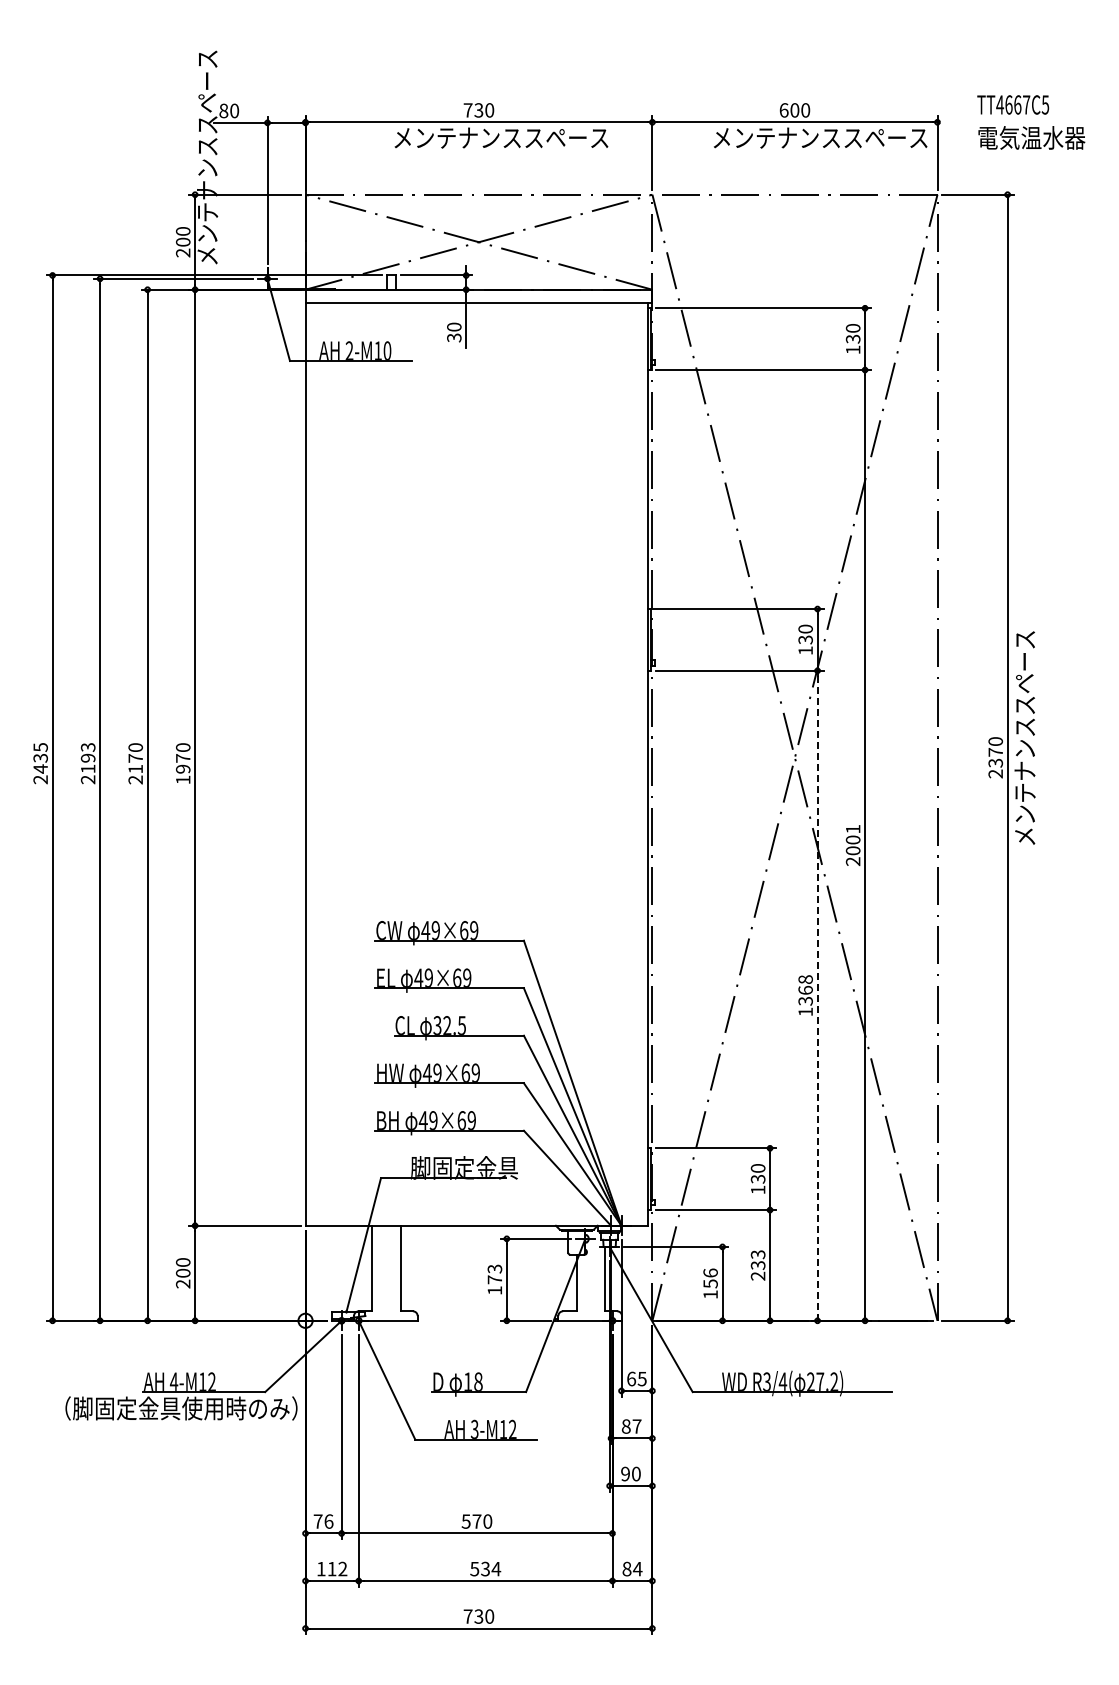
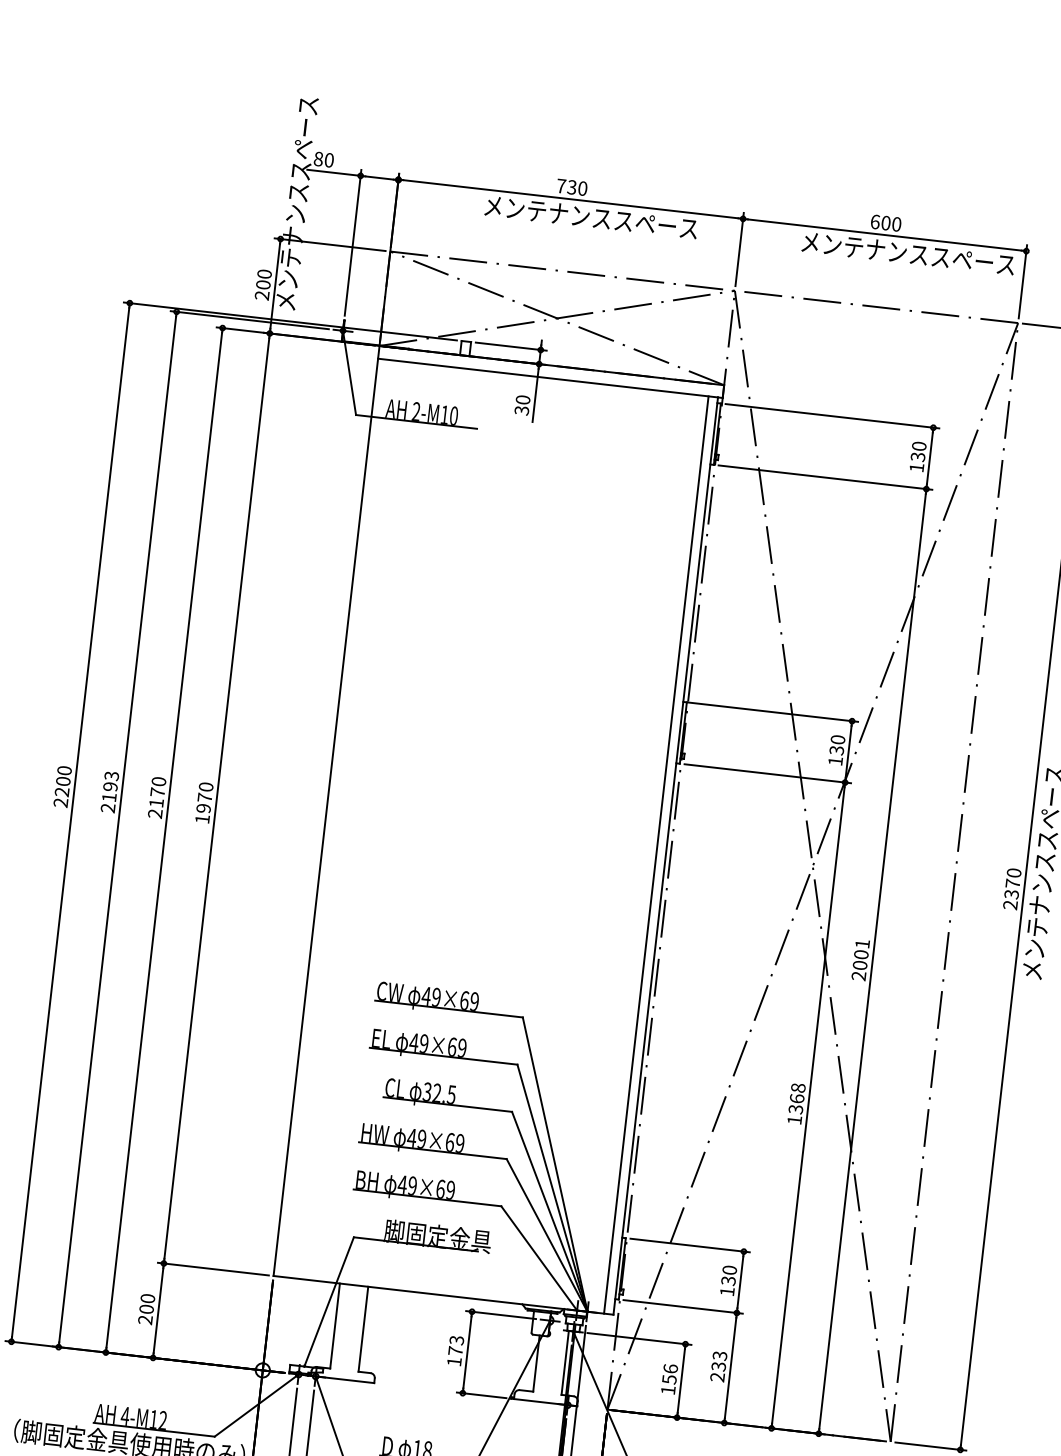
text: (40, 758) -> (63, 781), 2435 -> 2200
line: (638, 763) -> (656, 854), added
line: (817, 996) -> (808, 1106), dashed -> solid

